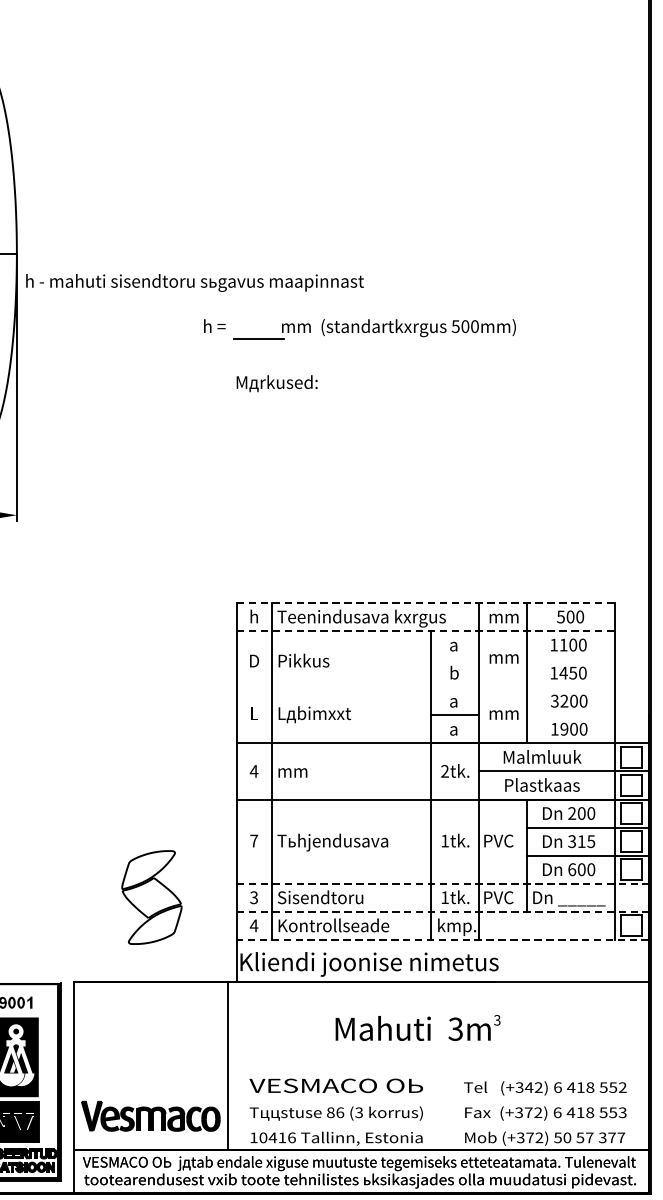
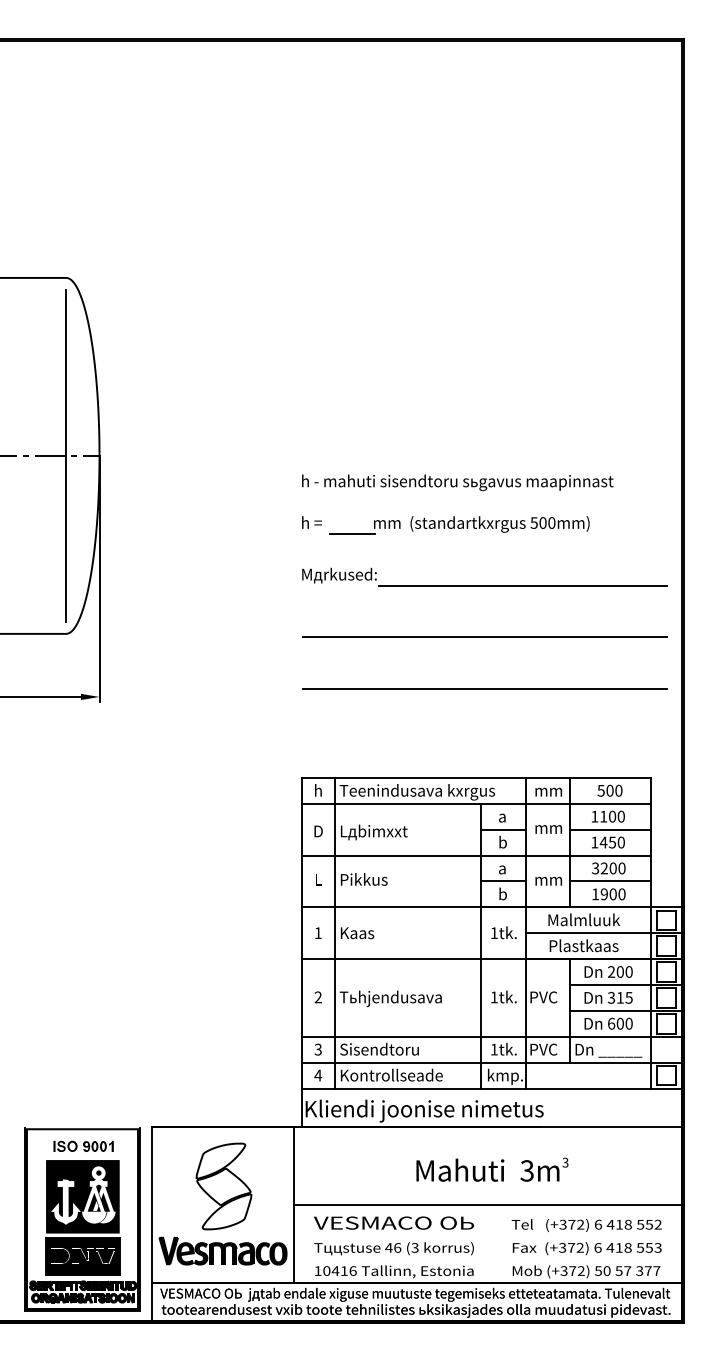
text: (194, 282) -> (457, 482), moved
part: (359, 329) -> (445, 525), moved
line: (475, 394) -> (522, 585), added
line: (434, 450) -> (484, 637), added
line: (434, 506) -> (484, 688), added
line: (426, 602) -> (477, 777), dashed -> solid
line: (426, 630) -> (477, 803), dashed -> solid
line: (455, 658) -> (503, 829), added
line: (571, 658) -> (610, 829), added
text: (315, 662) -> (374, 832), Pikkus -> Lдbimххt
line: (425, 687) -> (476, 855), added
text: (315, 714) -> (374, 880), Lдbimххt -> Pikkus
line: (571, 715) -> (610, 881), added
text: (453, 728) -> (502, 893), a -> b
text: (254, 770) -> (318, 932), 4 -> 1
text: (444, 770) -> (493, 932), 2tk. -> 1tk.
text: (296, 771) -> (357, 933), mm -> Kaas
text: (253, 841) -> (317, 997), 7 -> 2
line: (443, 883) -> (492, 1036), dashed -> solid
part: (151, 897) -> (223, 1186), moved
line: (443, 911) -> (492, 1062), dashed -> solid
line: (442, 939) -> (491, 1088), dashed -> solid
text: (418, 1027) -> (492, 1169), moved
line: (438, 1066) -> (488, 1205), added
text: (528, 1087) -> (571, 1224), (+342) -> (+372)
text: (330, 1112) -> (388, 1247), 86 -> 46

